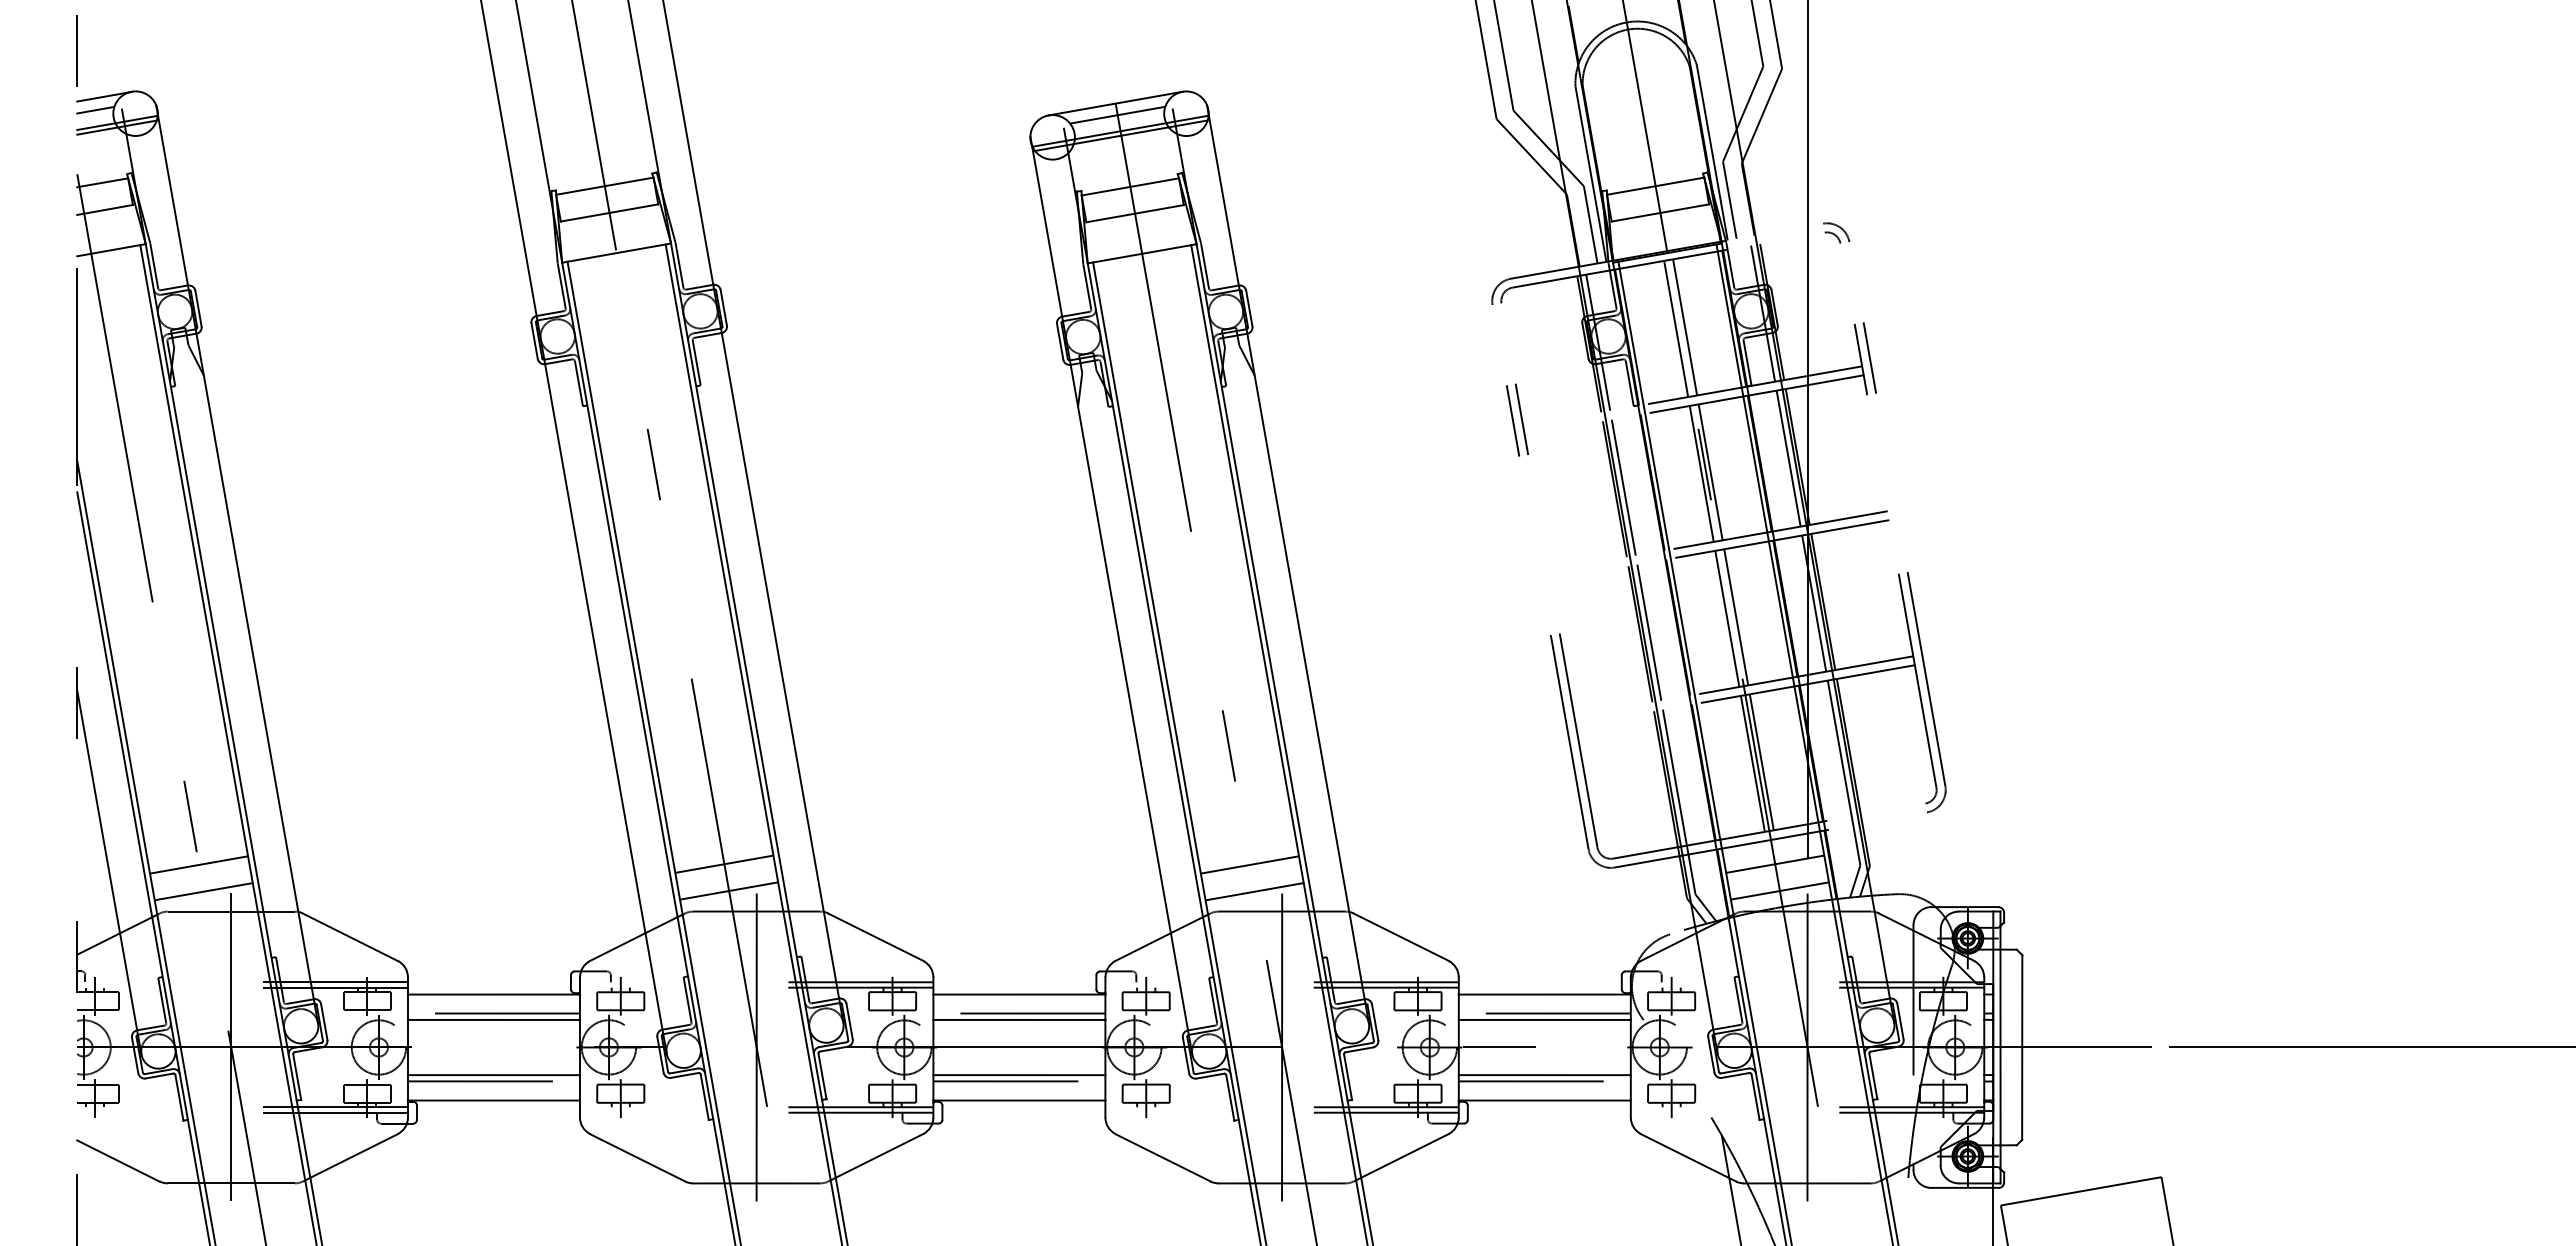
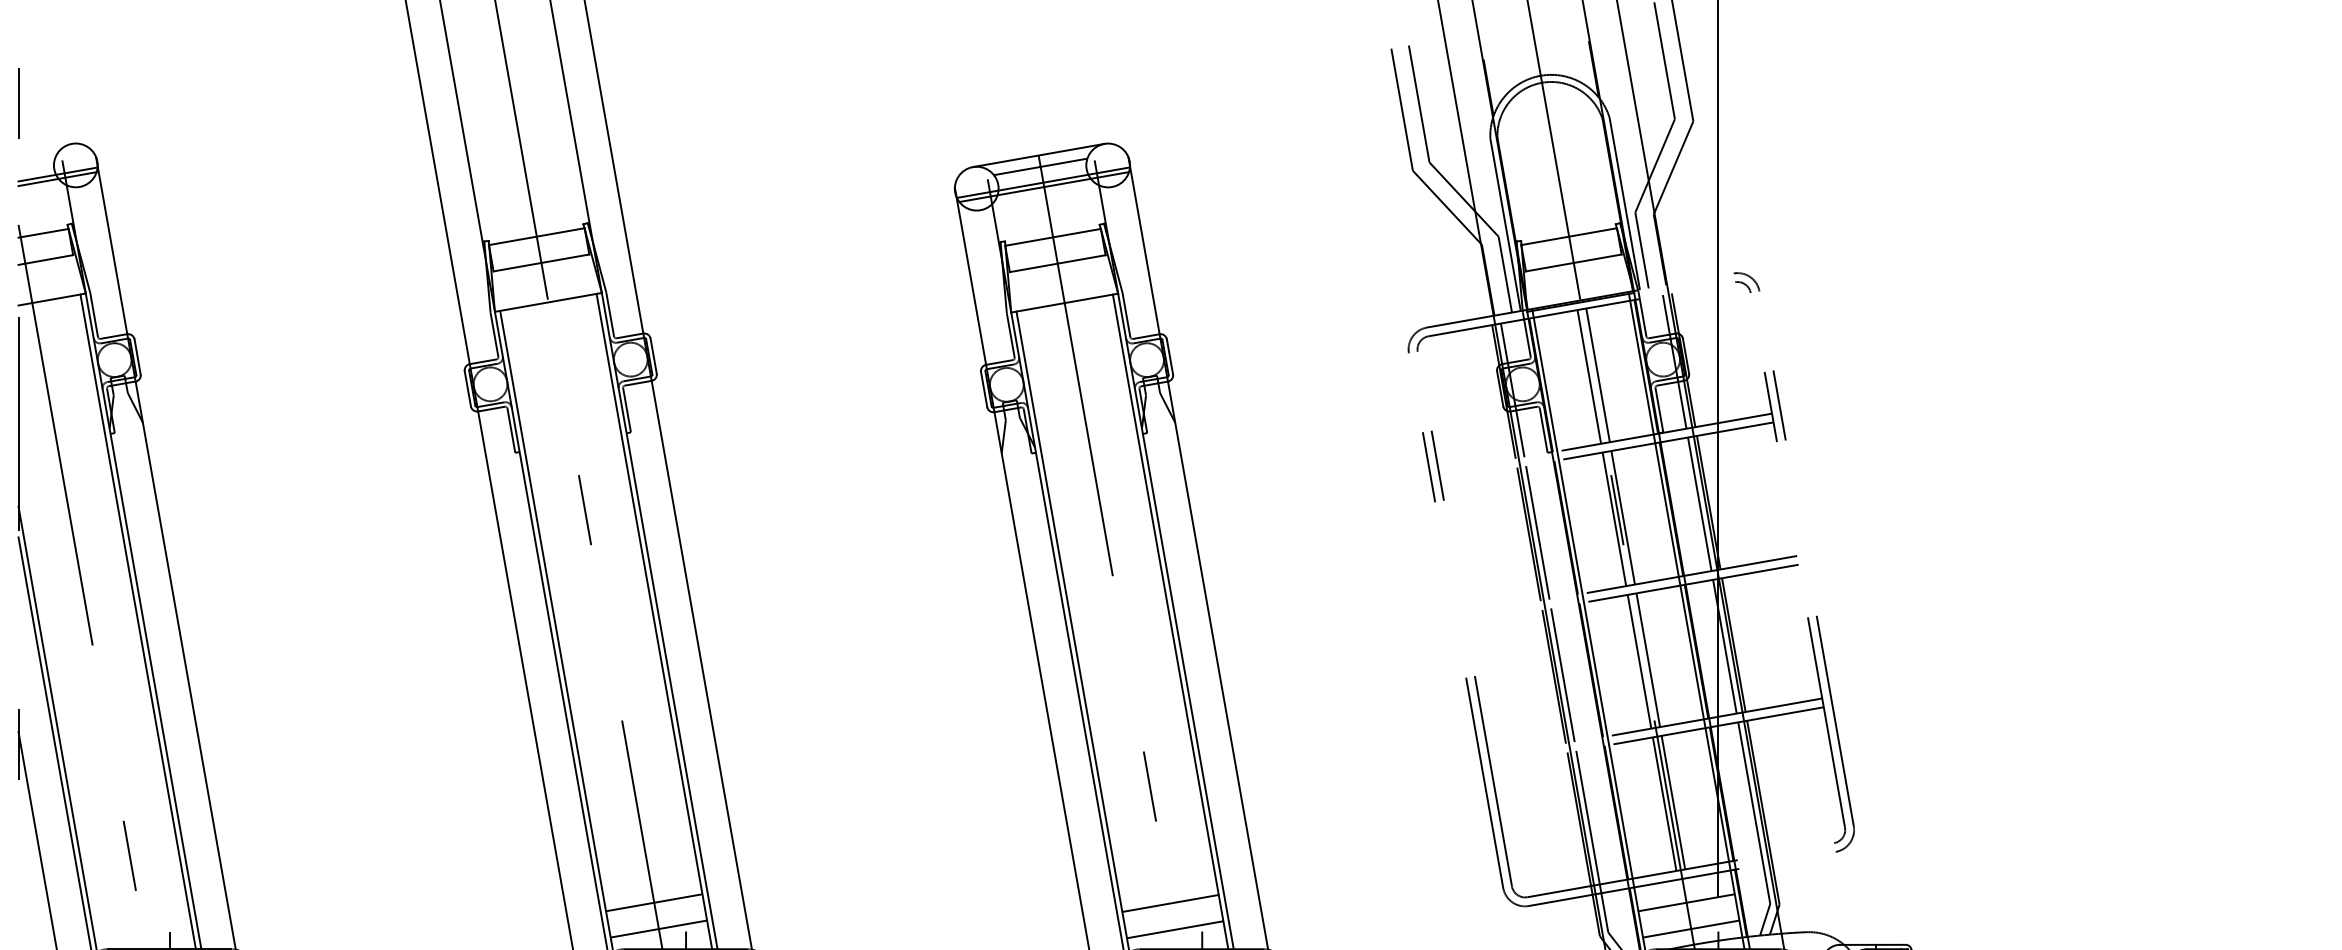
line: (104, 96) -> (45, 148), removed
line: (95, 109) -> (36, 161), removed
line: (198, 864) -> (137, 903), removed
line: (203, 891) -> (142, 929), removed

